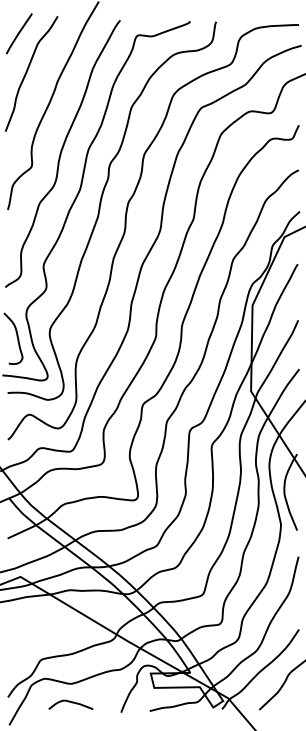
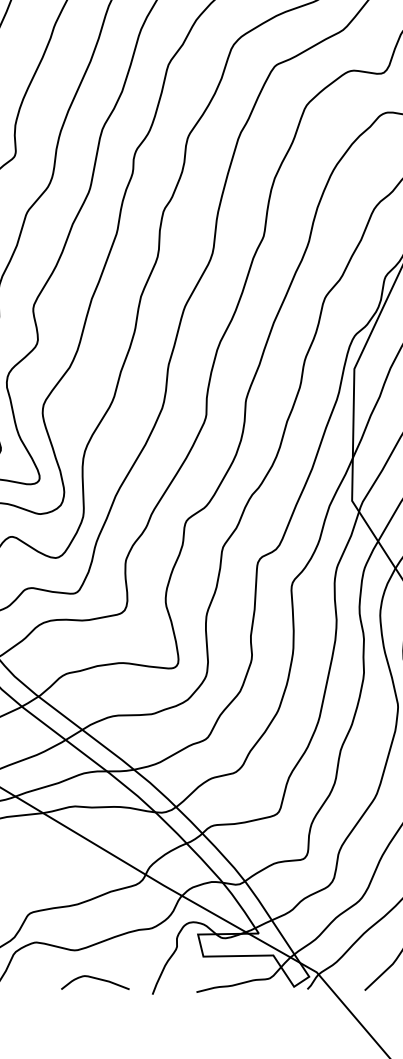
curve: (70, 702) -> (94, 979), moved

